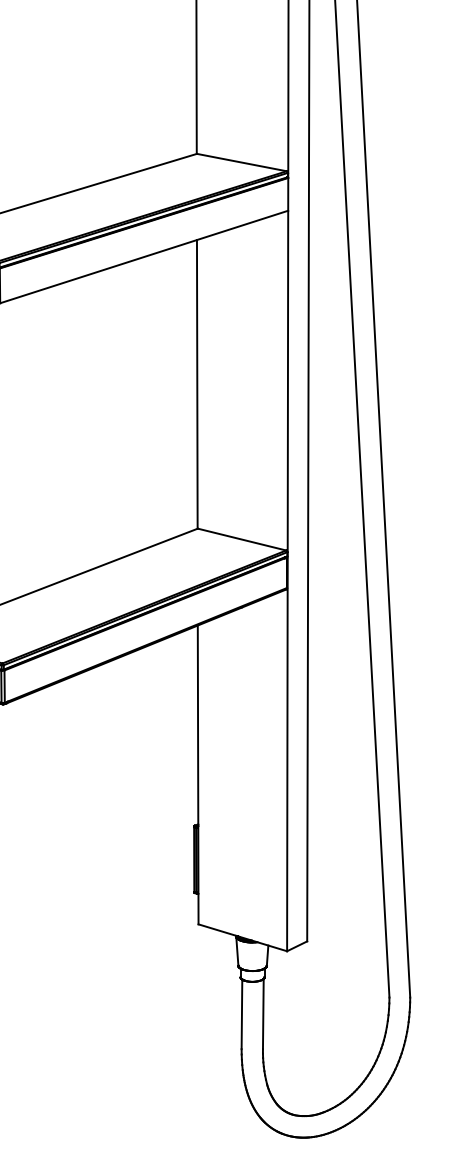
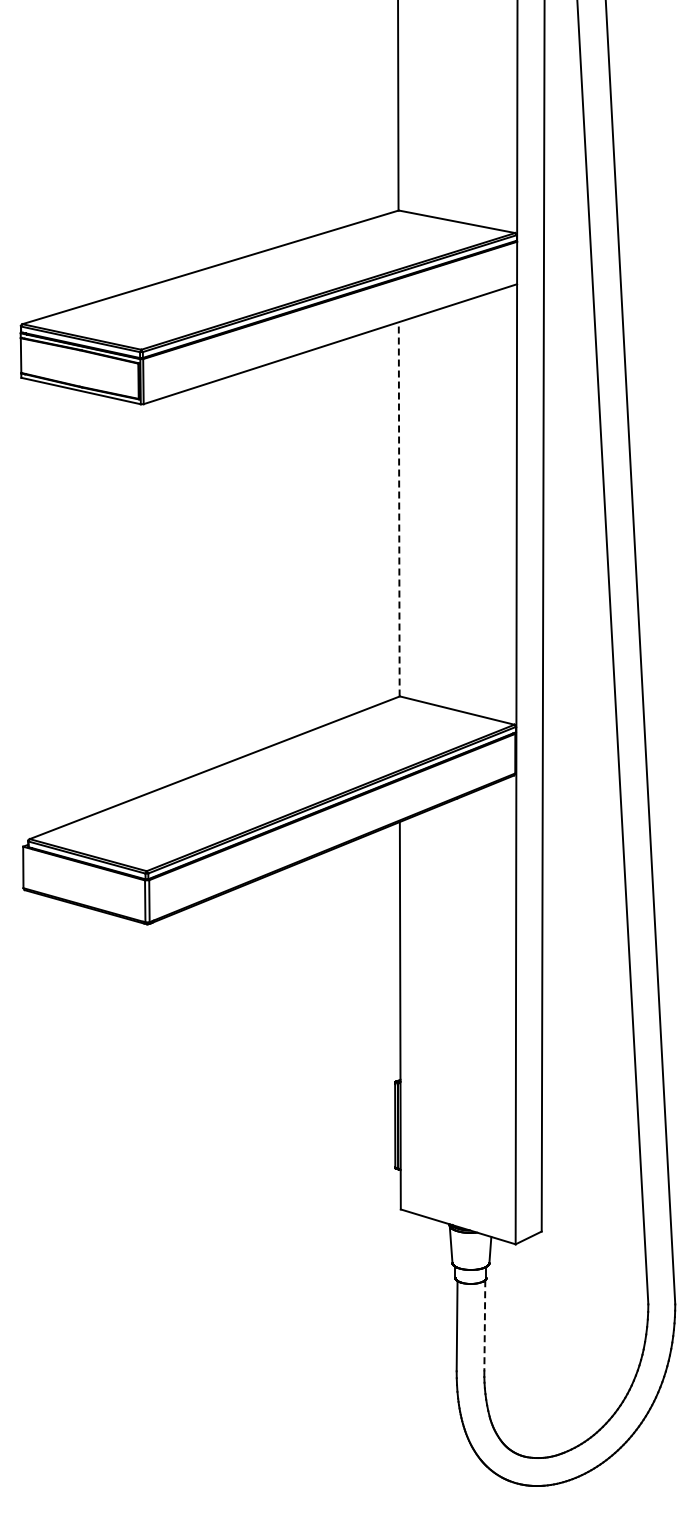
line: (197, 383) -> (399, 508), solid -> dashed
line: (263, 1013) -> (484, 1325), solid -> dashed

